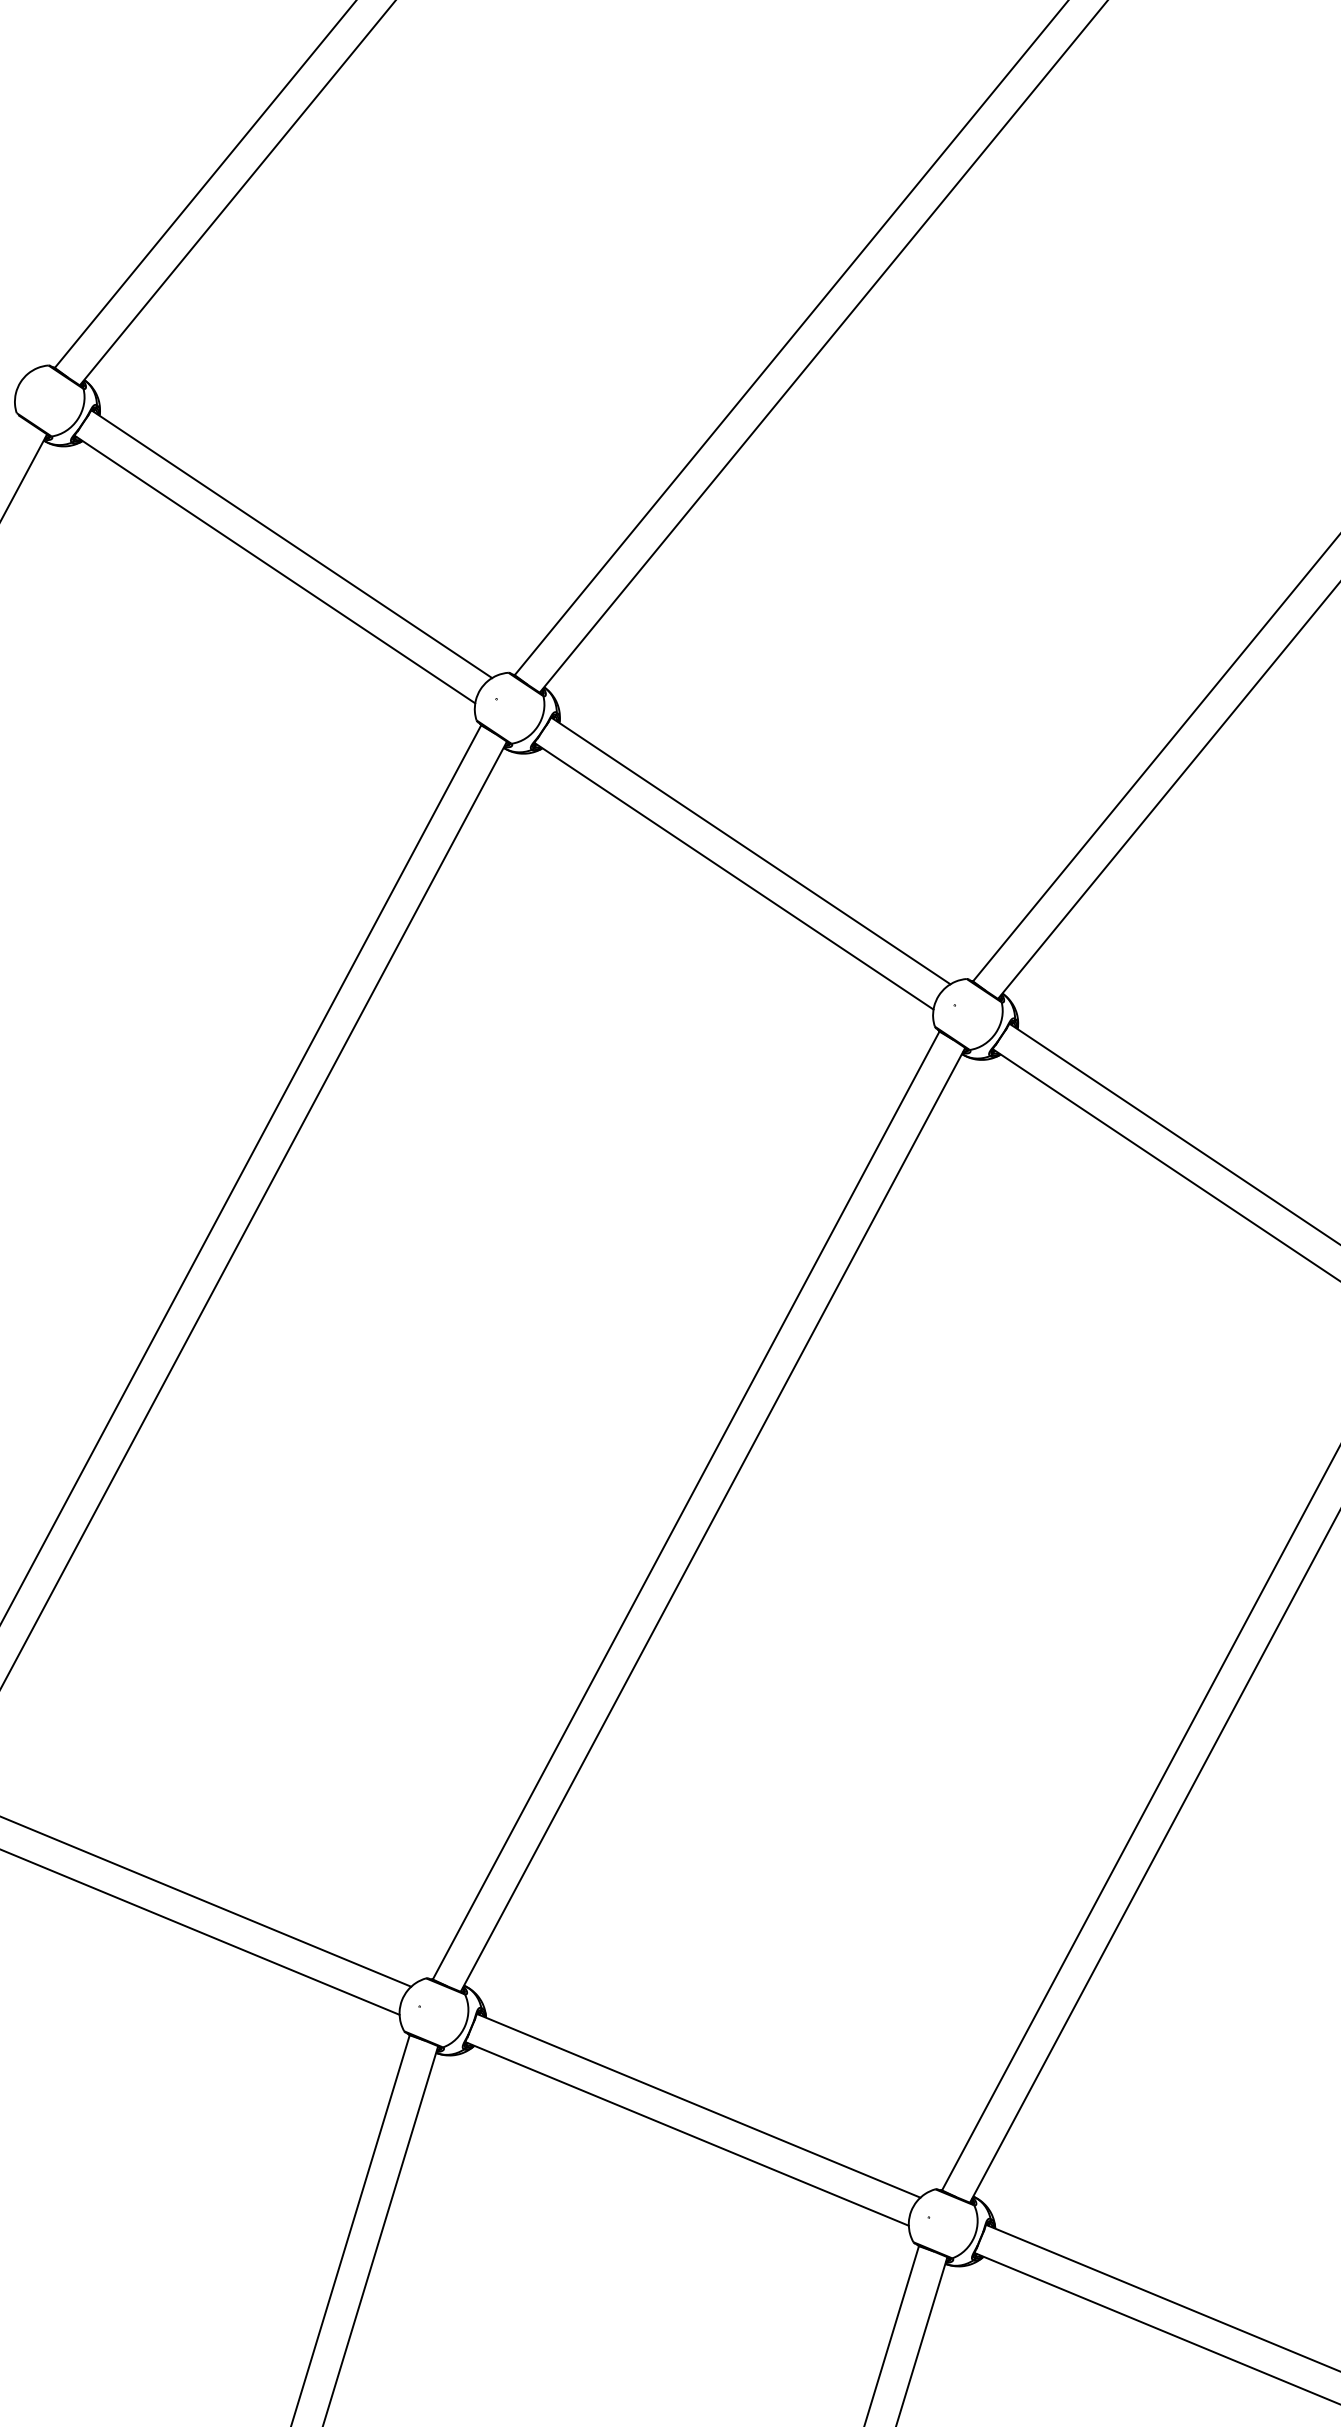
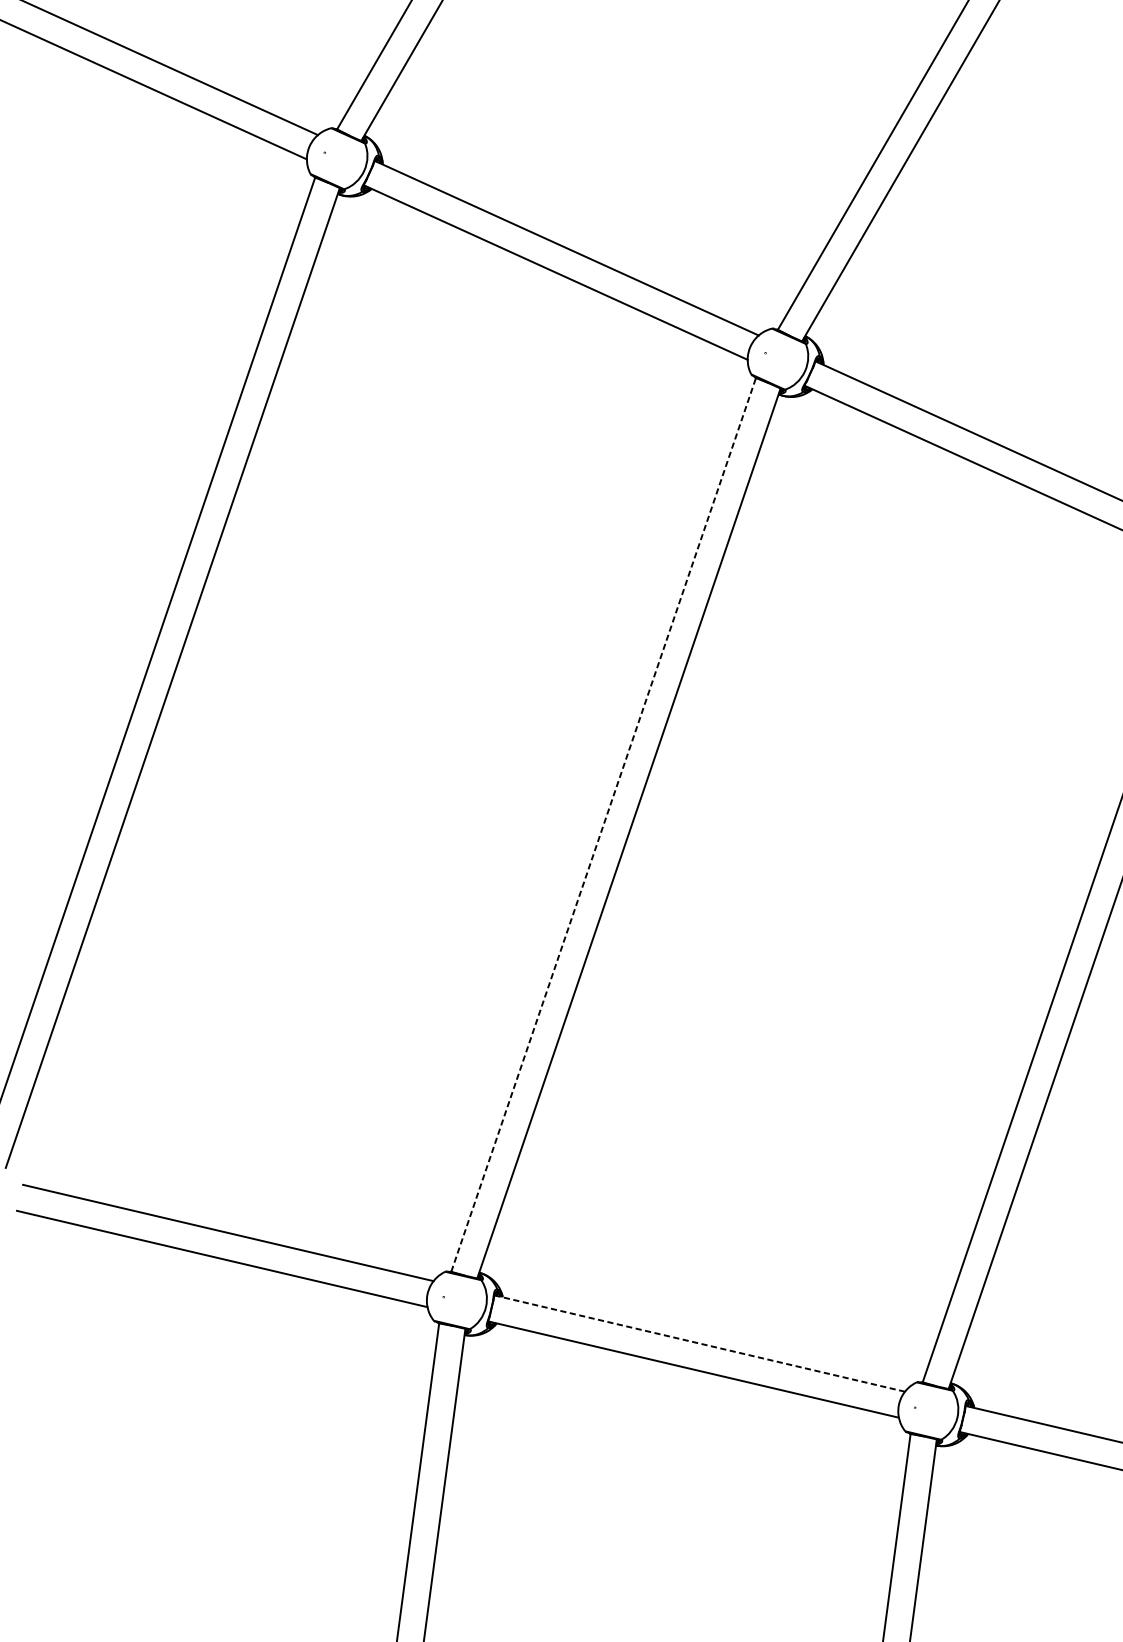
line: (686, 1505) -> (603, 824), solid -> dashed
line: (698, 2105) -> (699, 1343), solid -> dashed

